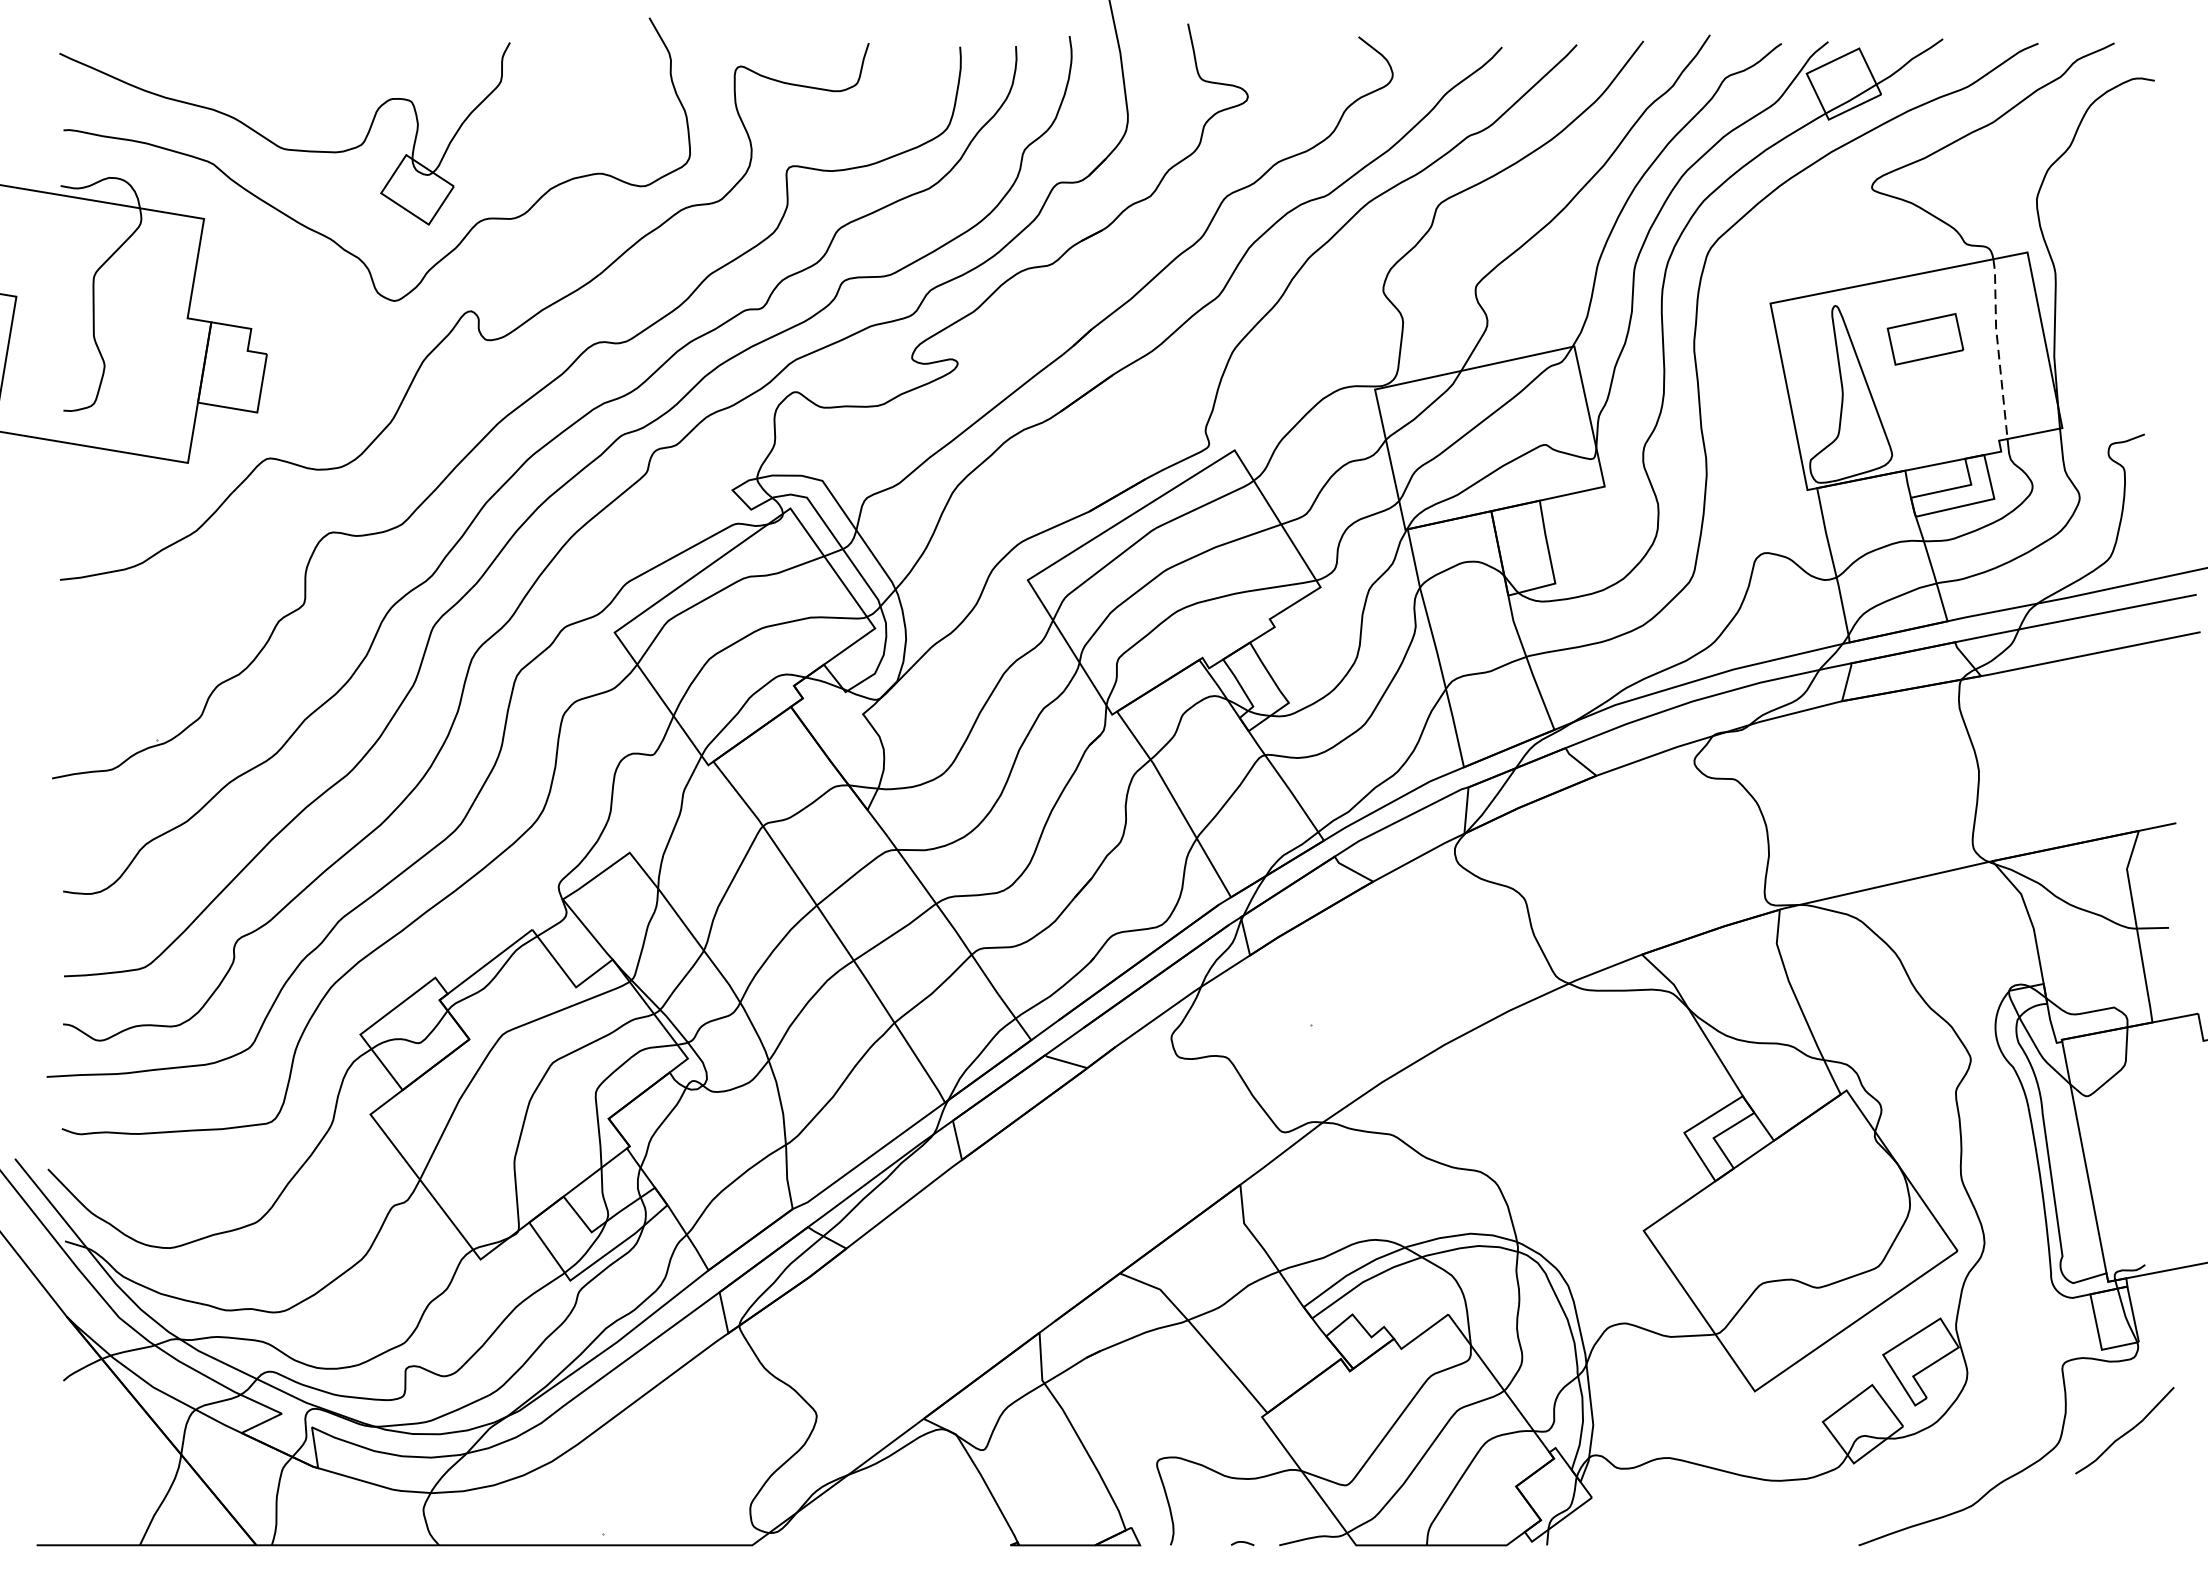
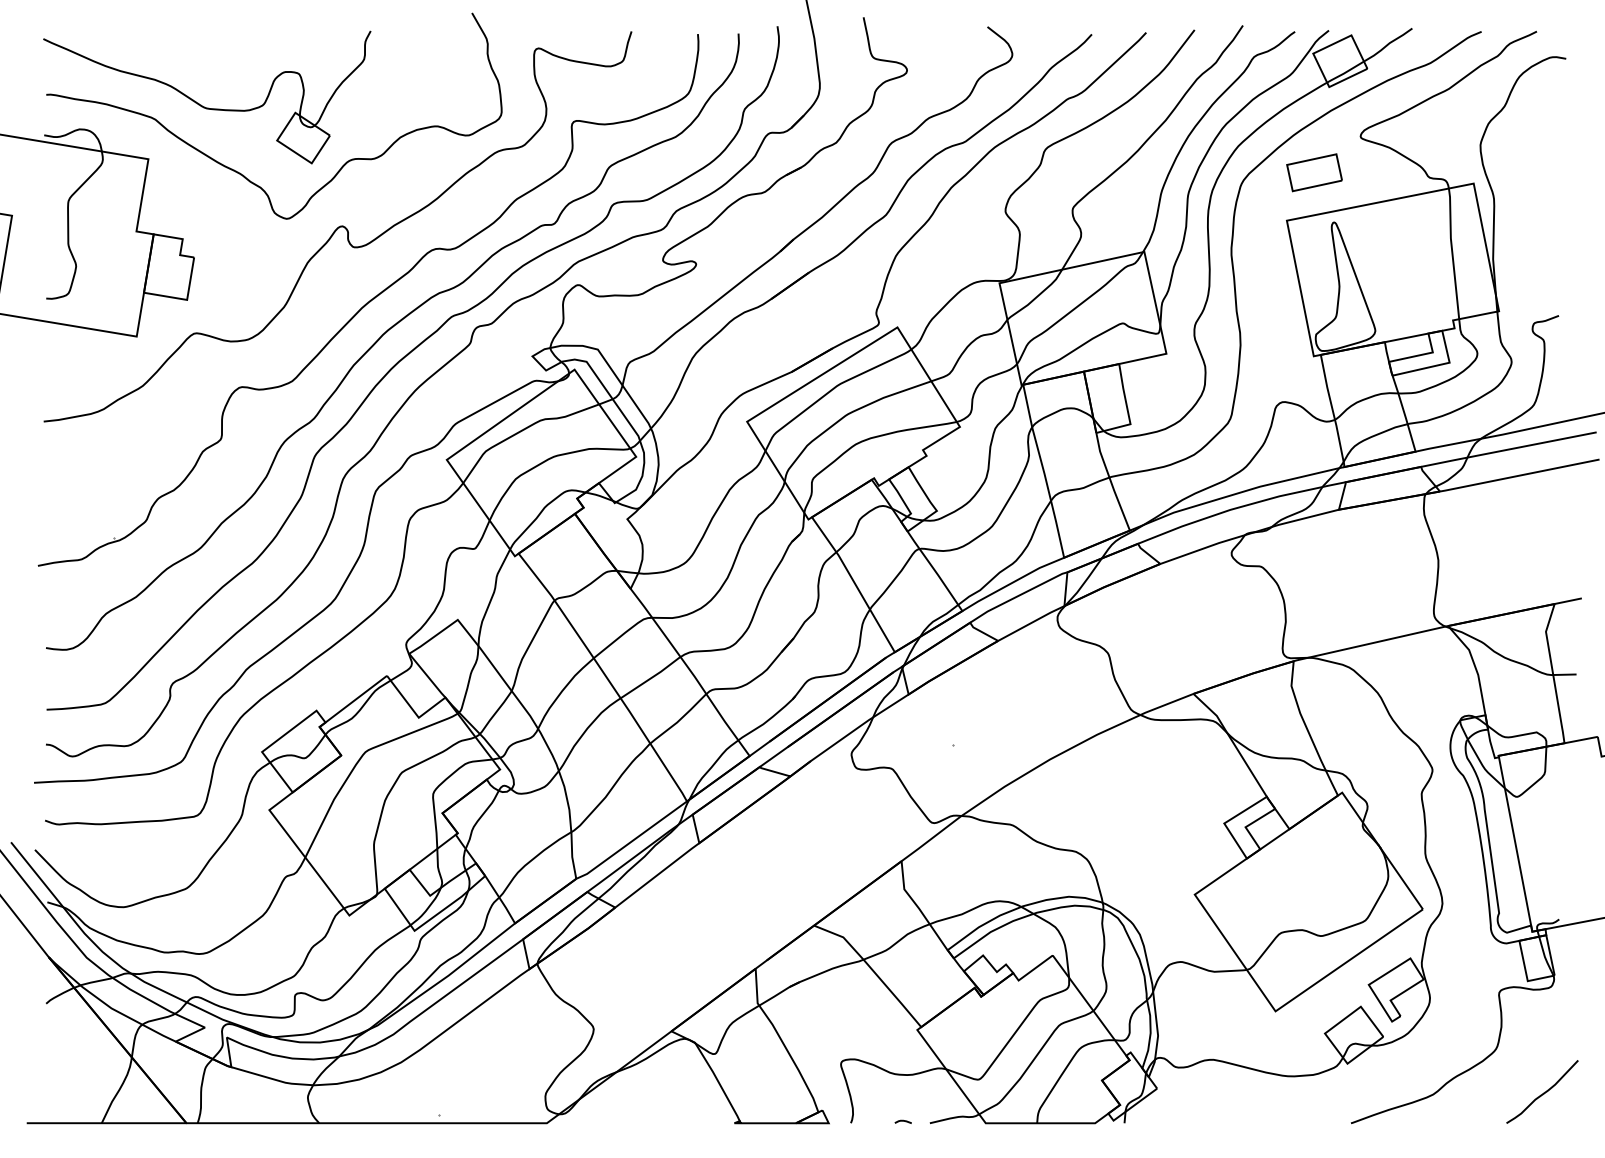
part: (1925, 339) -> (1314, 172), moved
line: (1998, 348) -> (1452, 253), dashed -> solid
curve: (2126, 1431) -> (1543, 1092), moved

